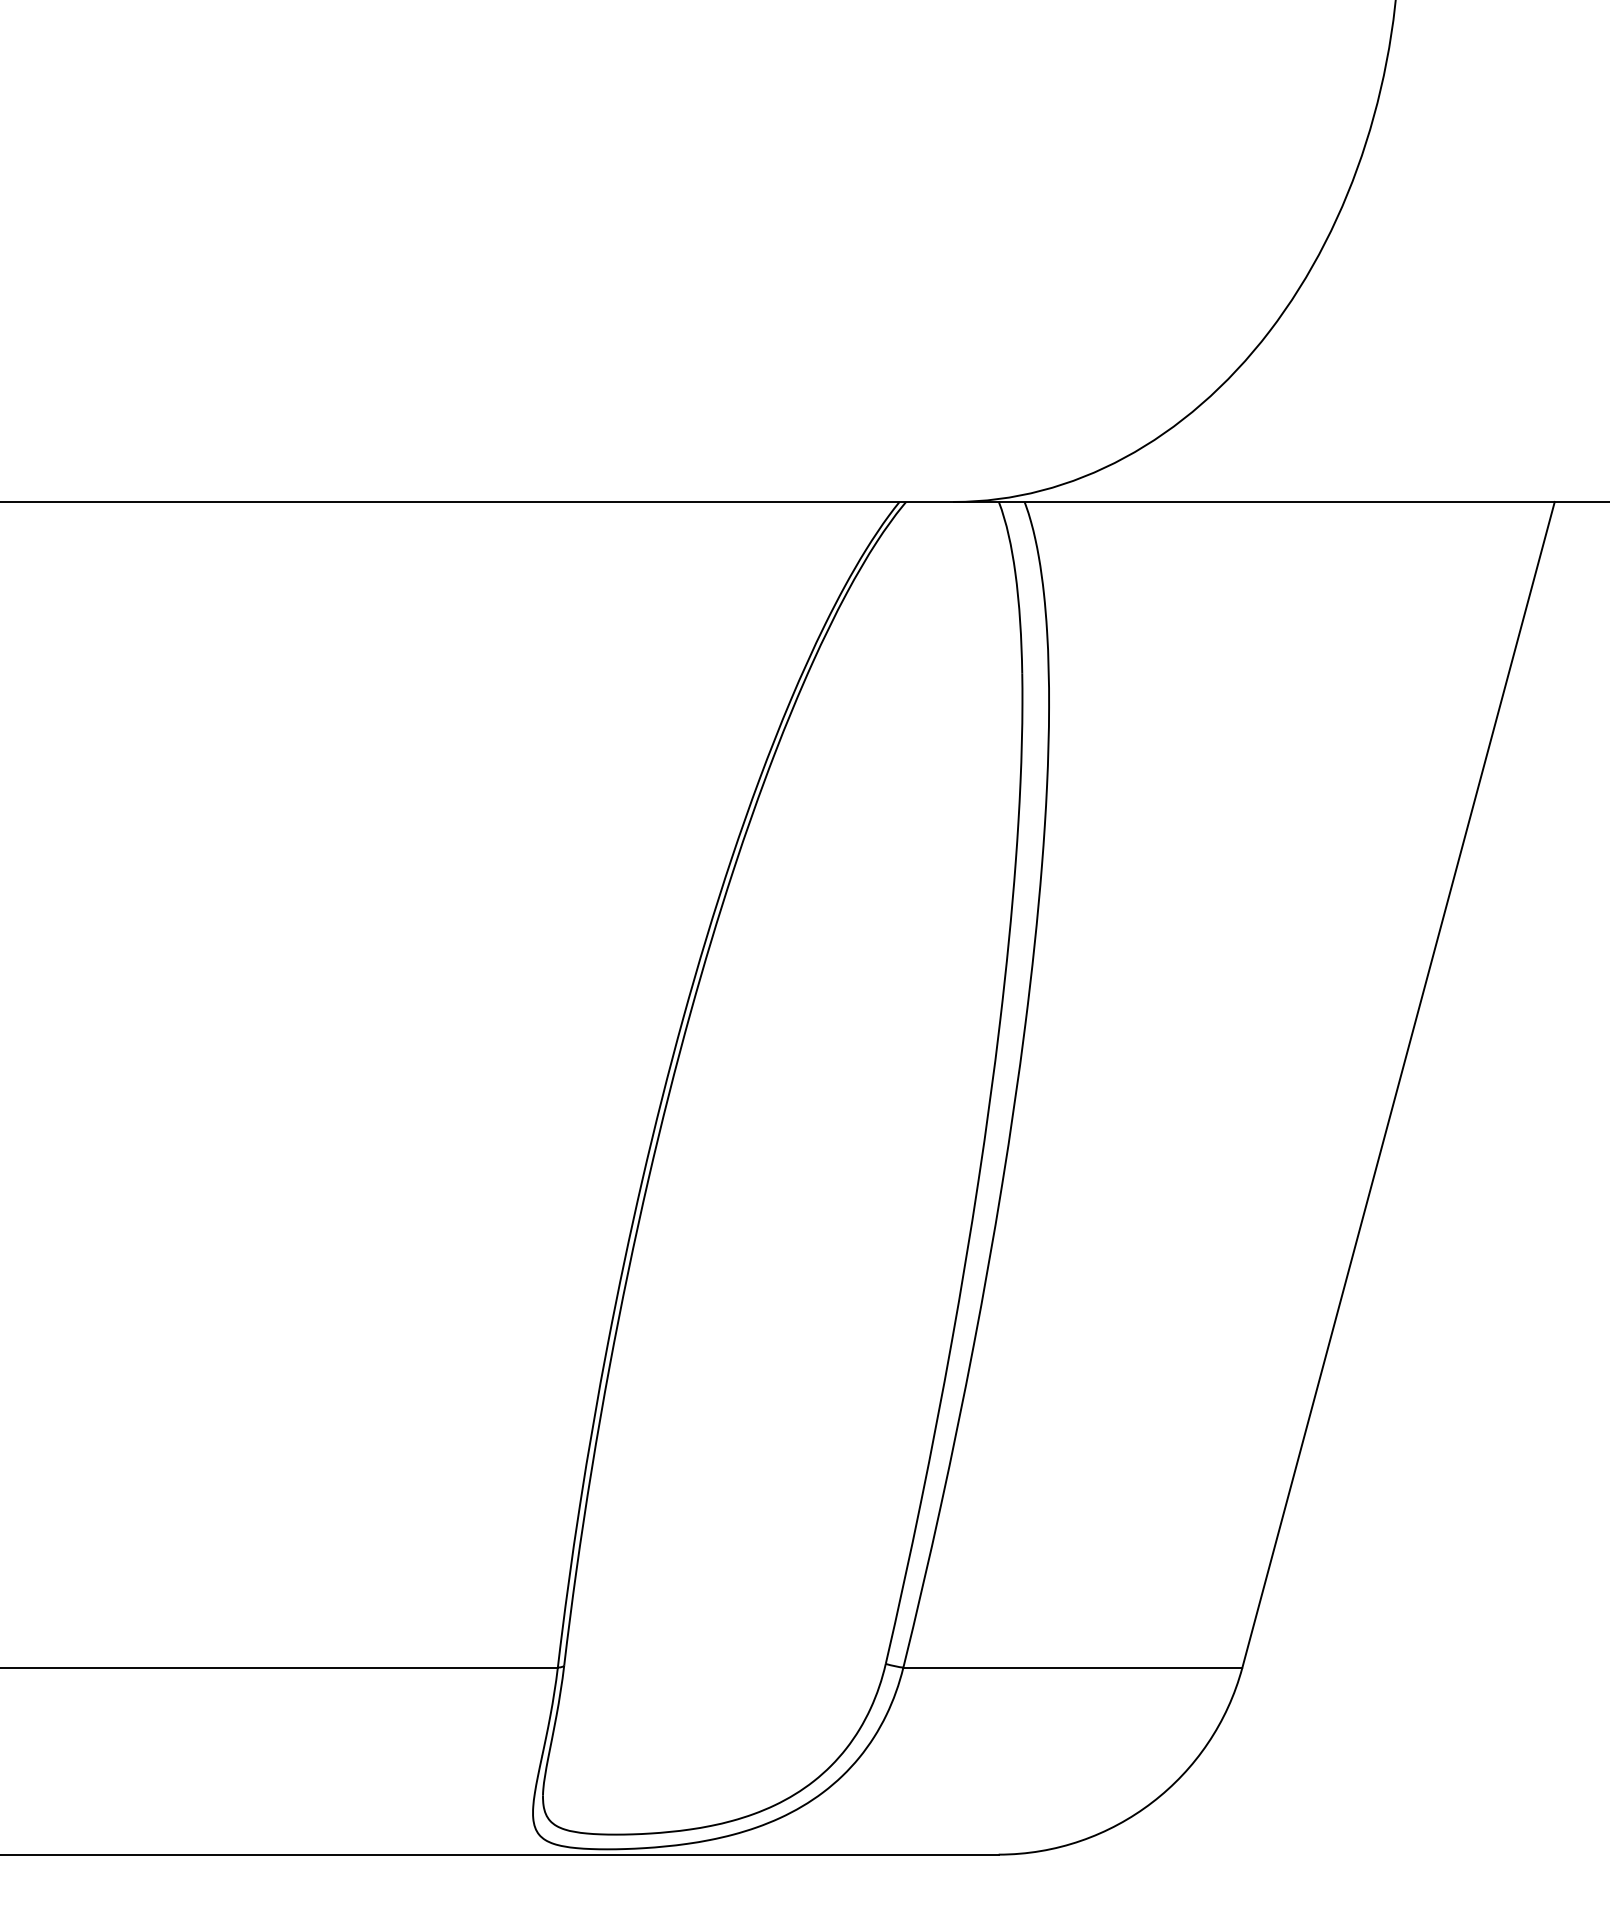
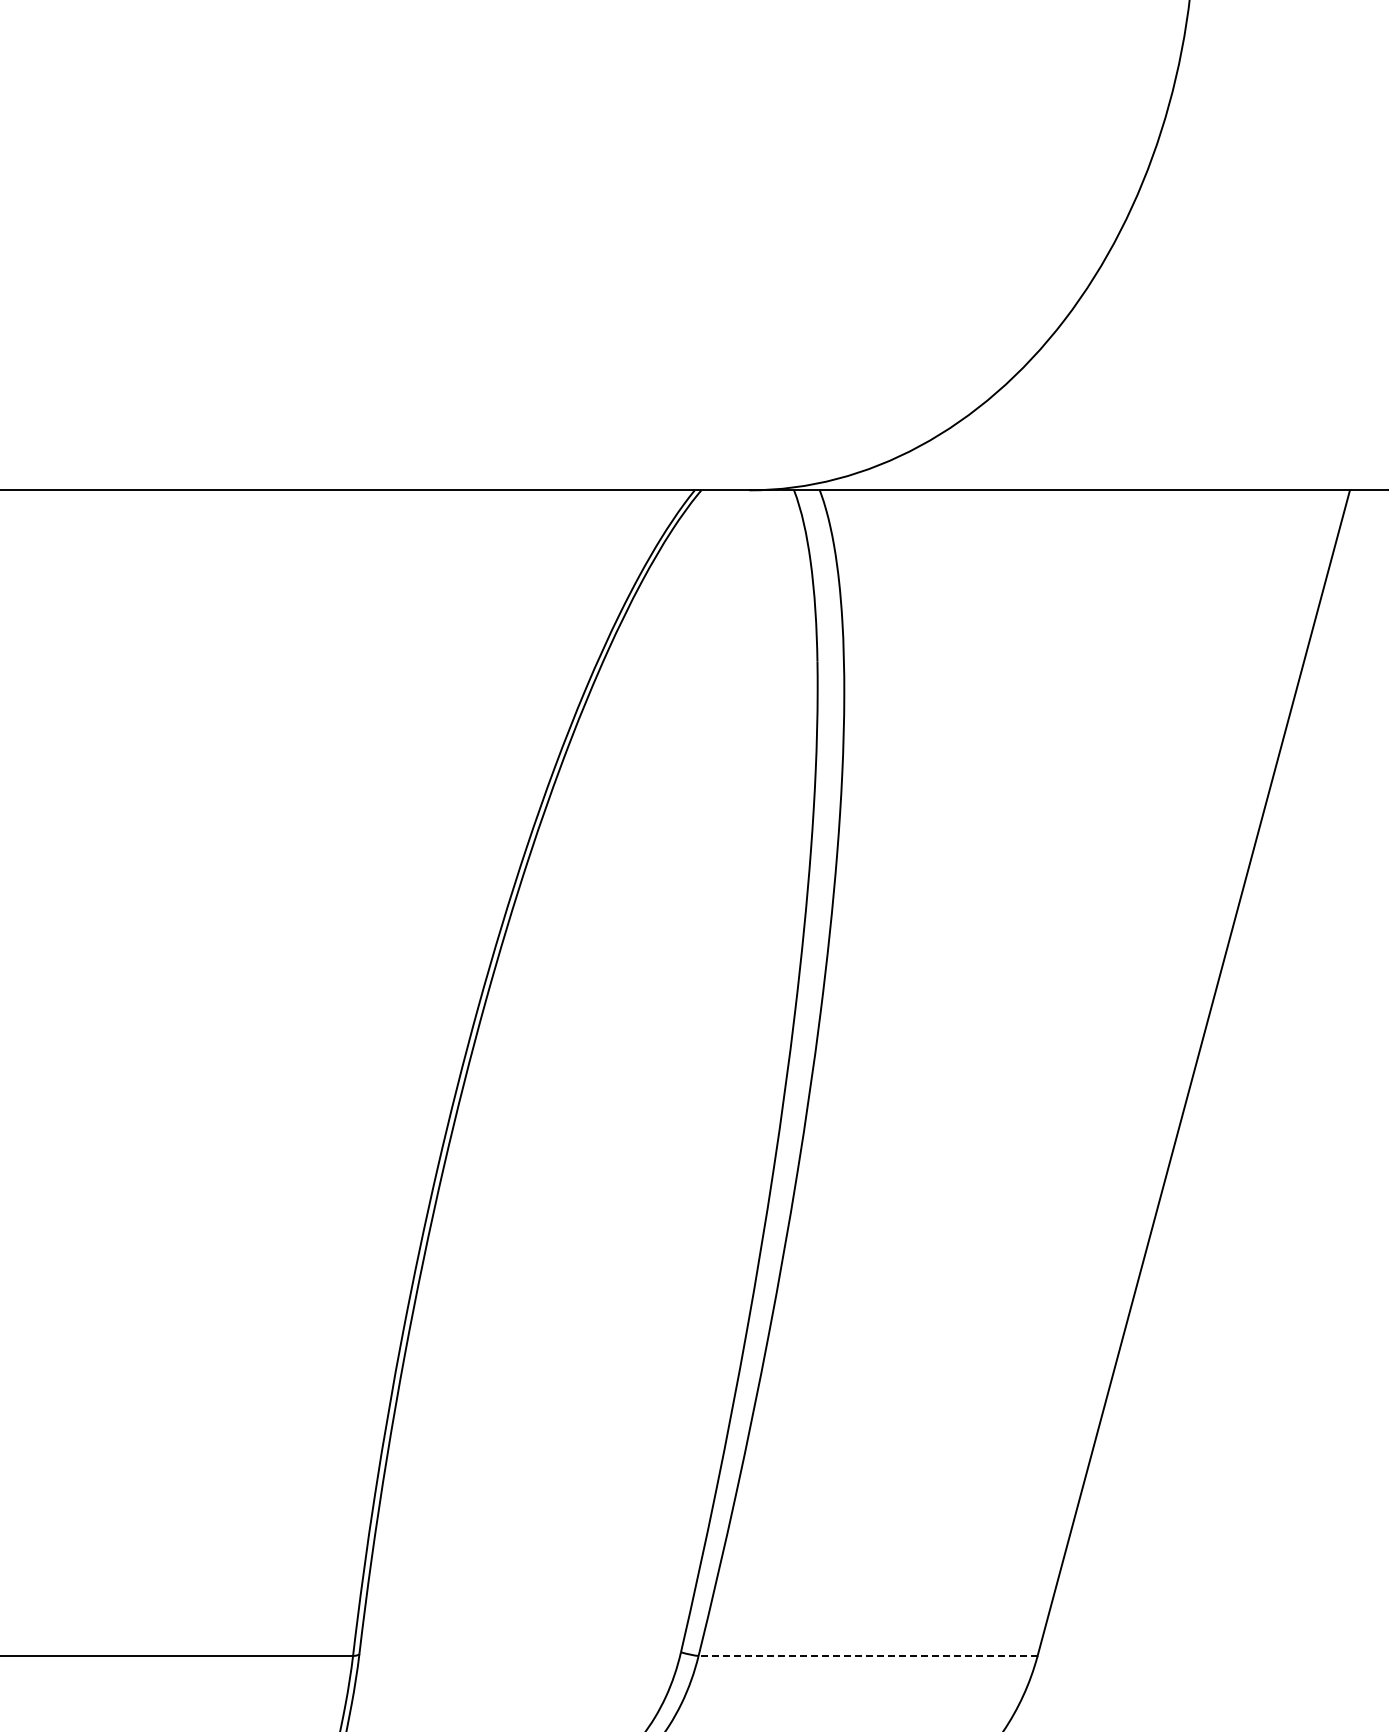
line: (1072, 1667) -> (867, 1655), solid -> dashed

